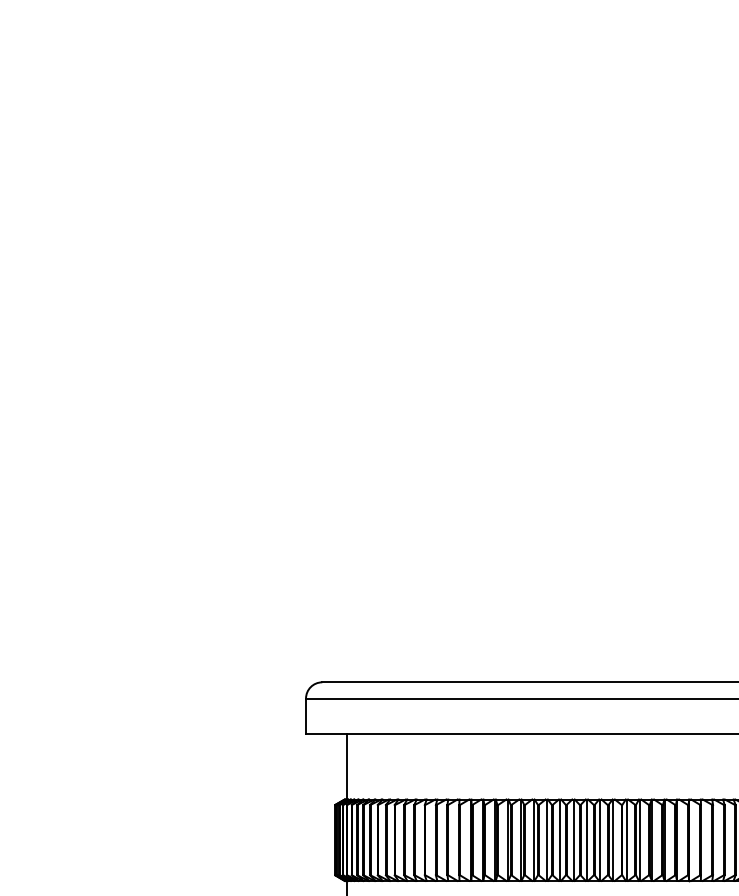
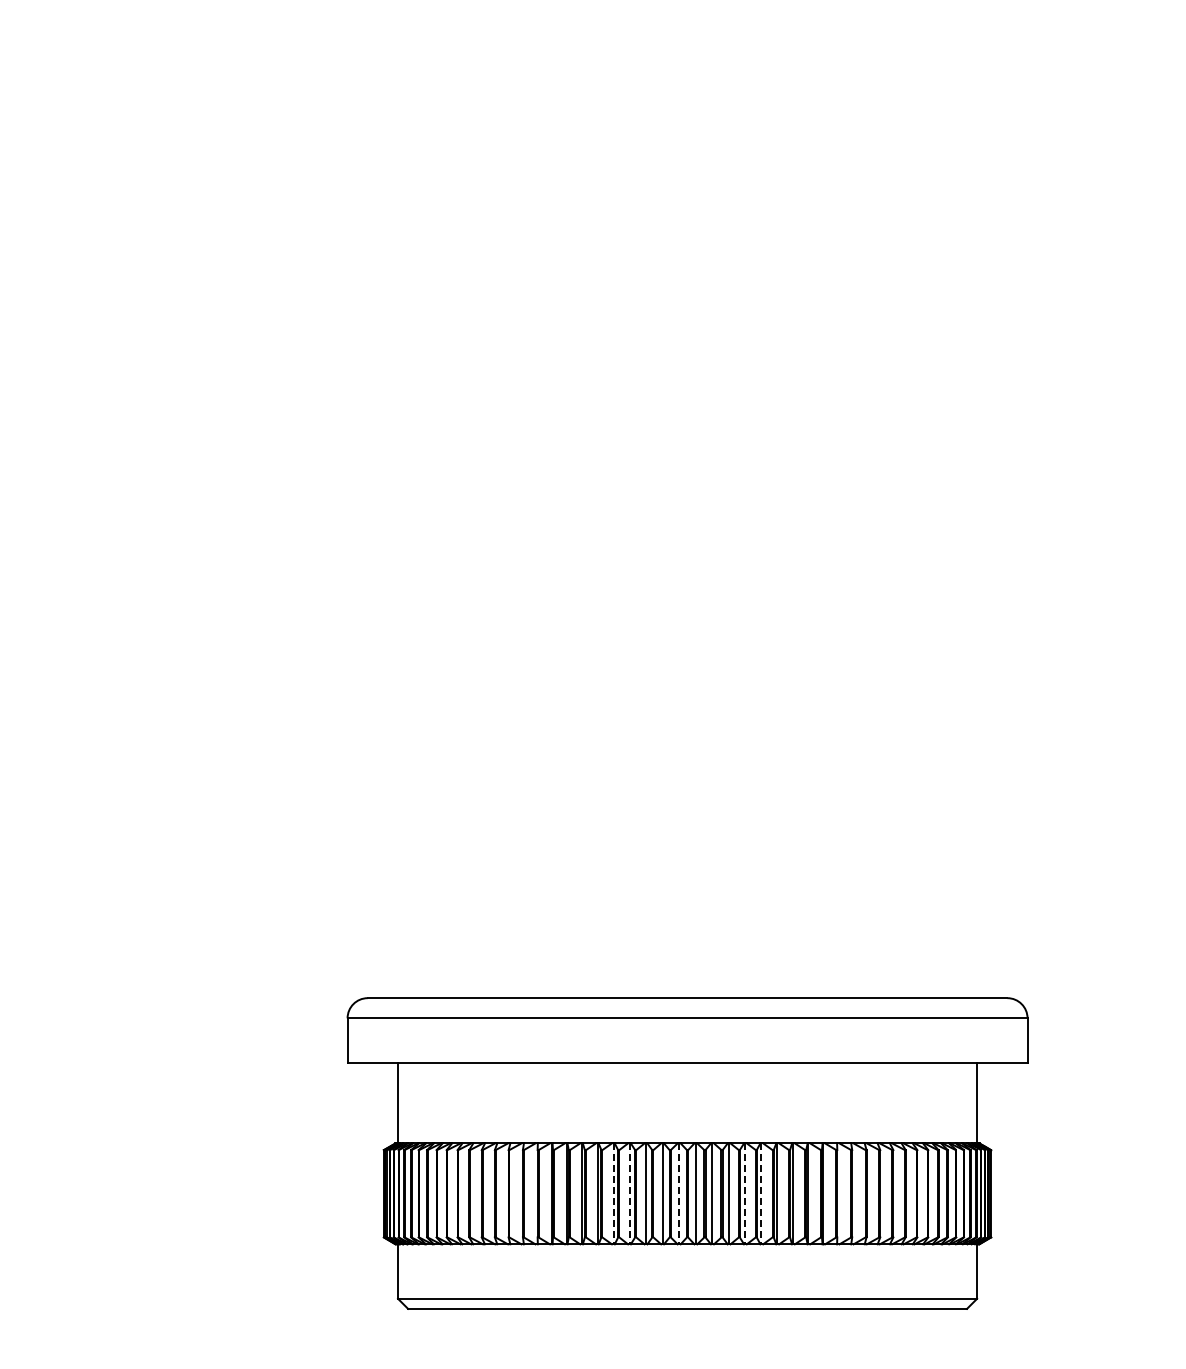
line: (520, 840) -> (613, 1194), solid -> dashed
line: (534, 840) -> (630, 1194), solid -> dashed
line: (573, 840) -> (679, 1194), solid -> dashed
line: (626, 840) -> (745, 1194), solid -> dashed
line: (639, 840) -> (761, 1194), solid -> dashed

